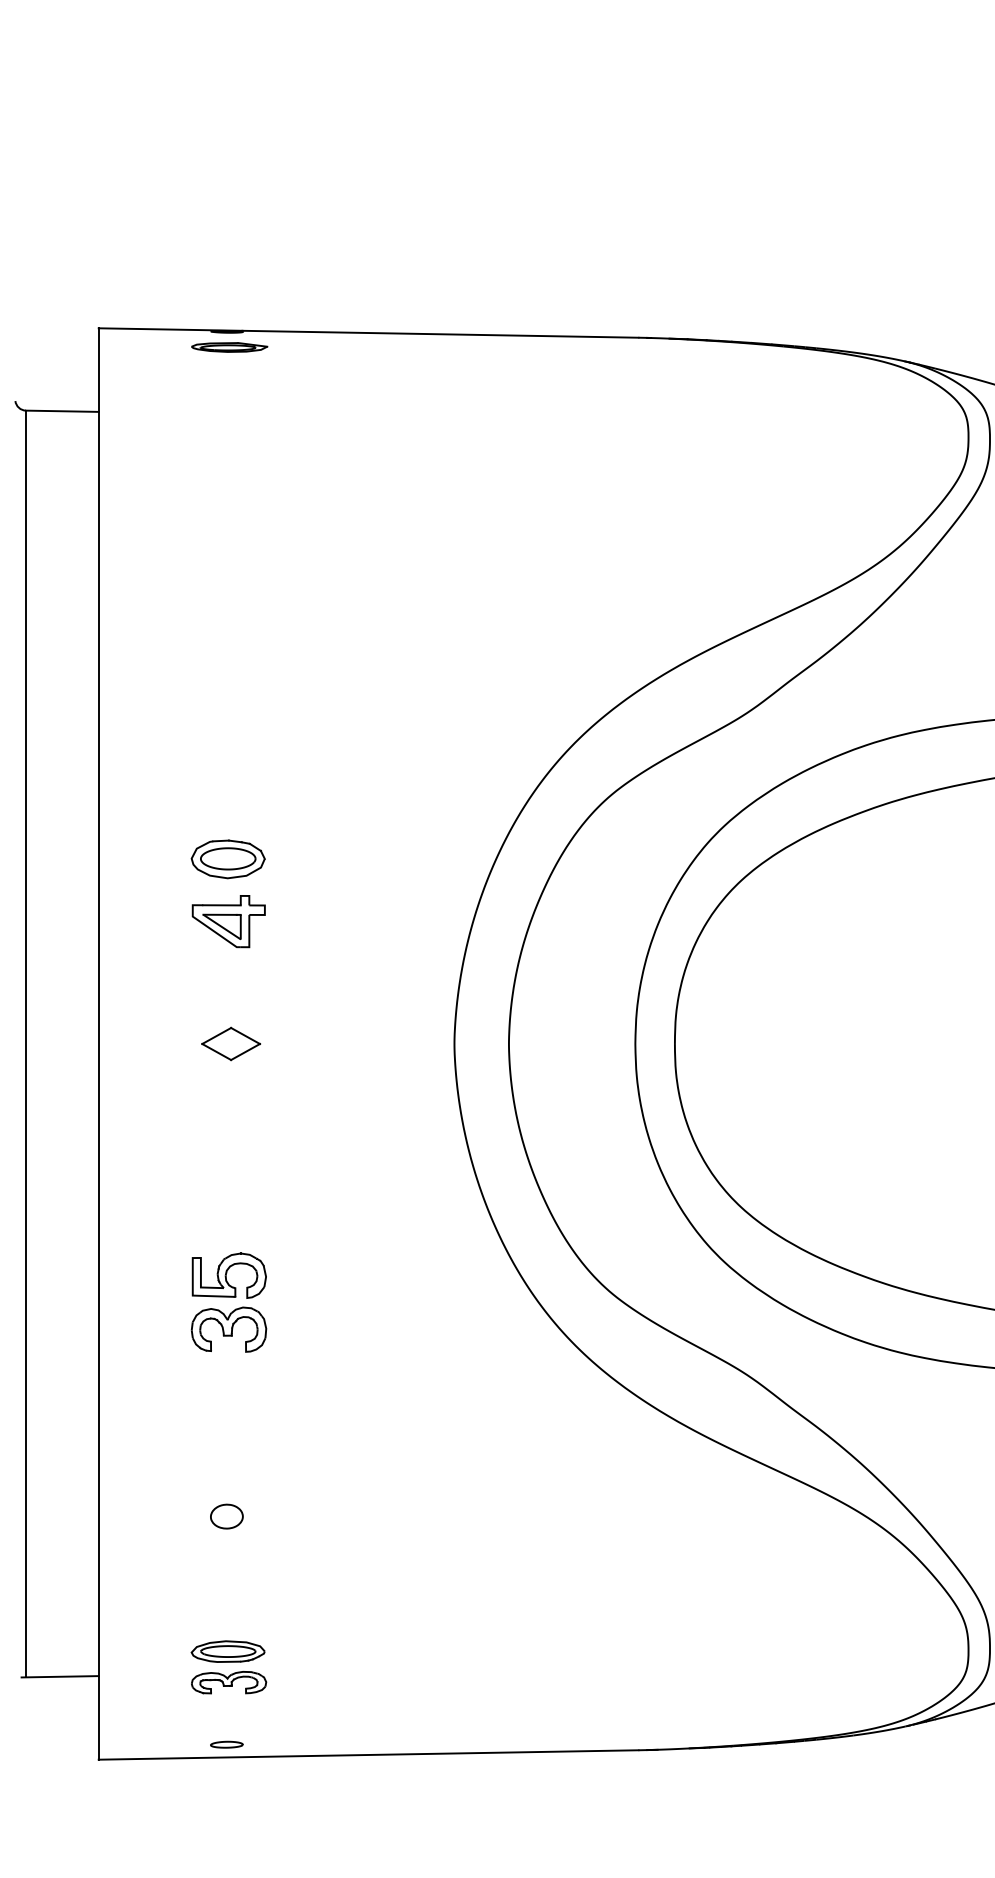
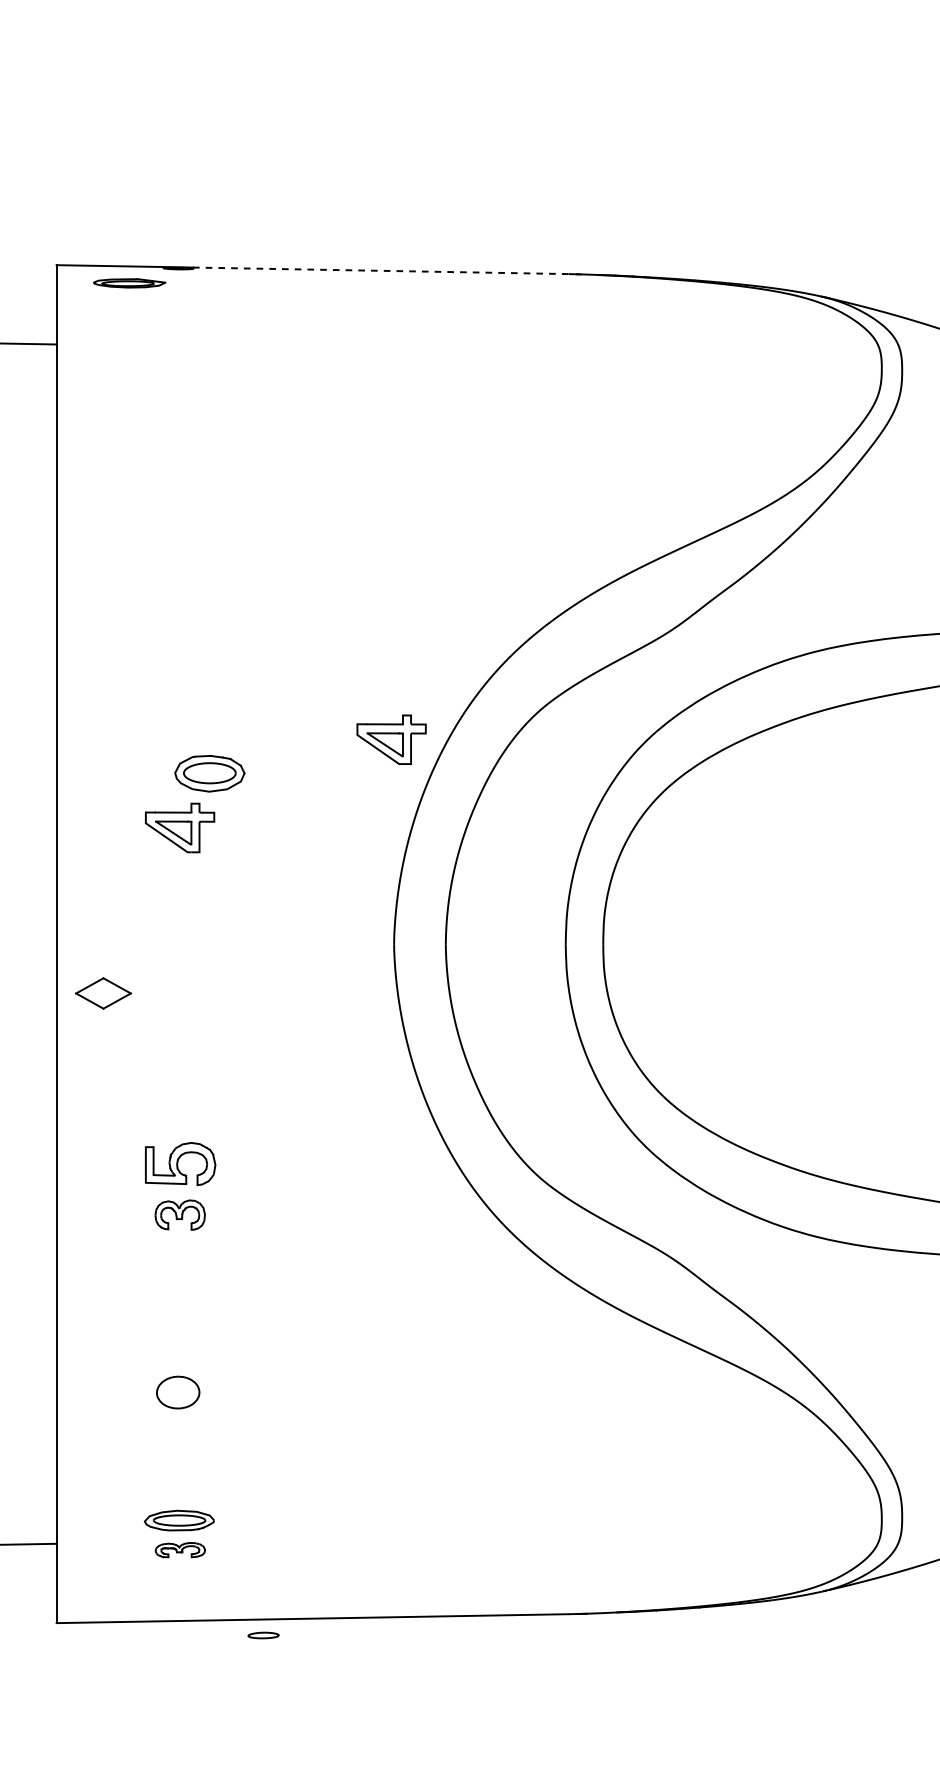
line: (440, 334) -> (380, 271), solid -> dashed
part: (229, 347) -> (129, 283), moved
part: (451, 828) -> (391, 739), added
part: (227, 859) -> (209, 773), moved
part: (230, 1043) -> (102, 993), moved
part: (228, 1329) -> (179, 1215), size x0.7
part: (226, 1516) -> (177, 1392), size x1.4
part: (229, 1682) -> (180, 1549), size x0.7
part: (226, 1744) -> (263, 1635), moved

